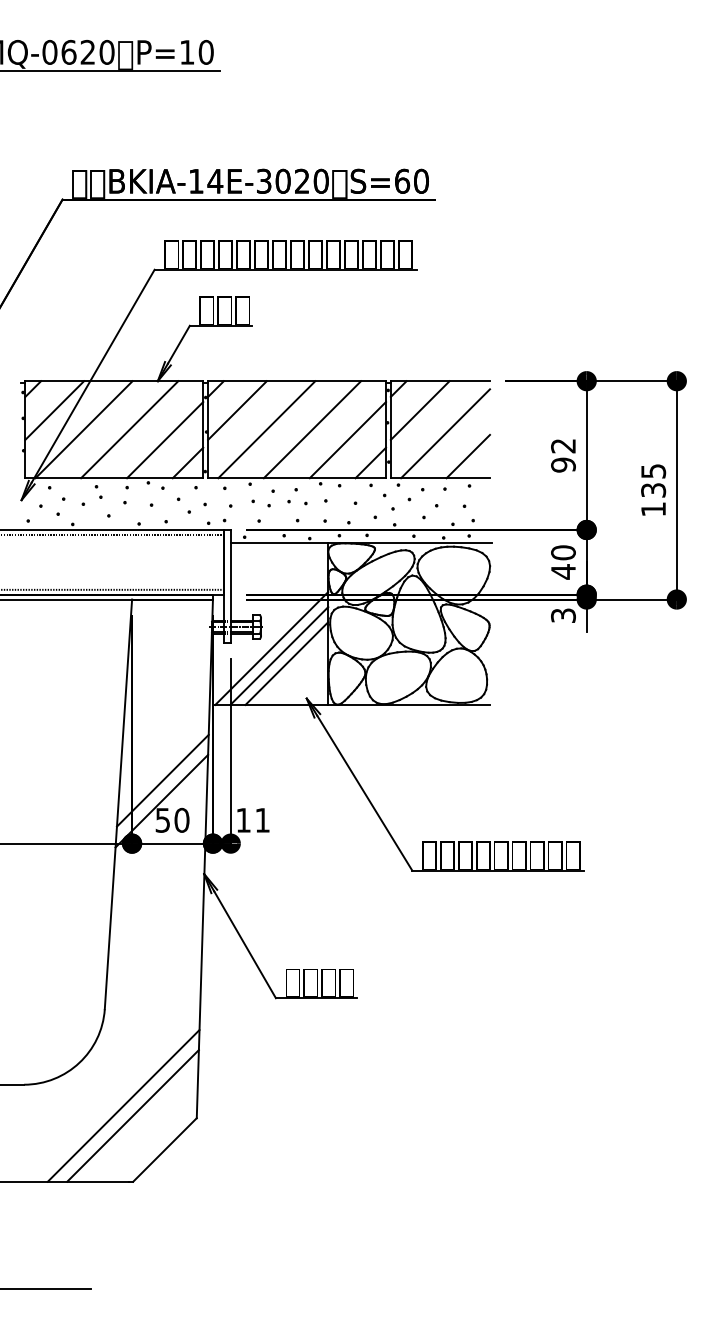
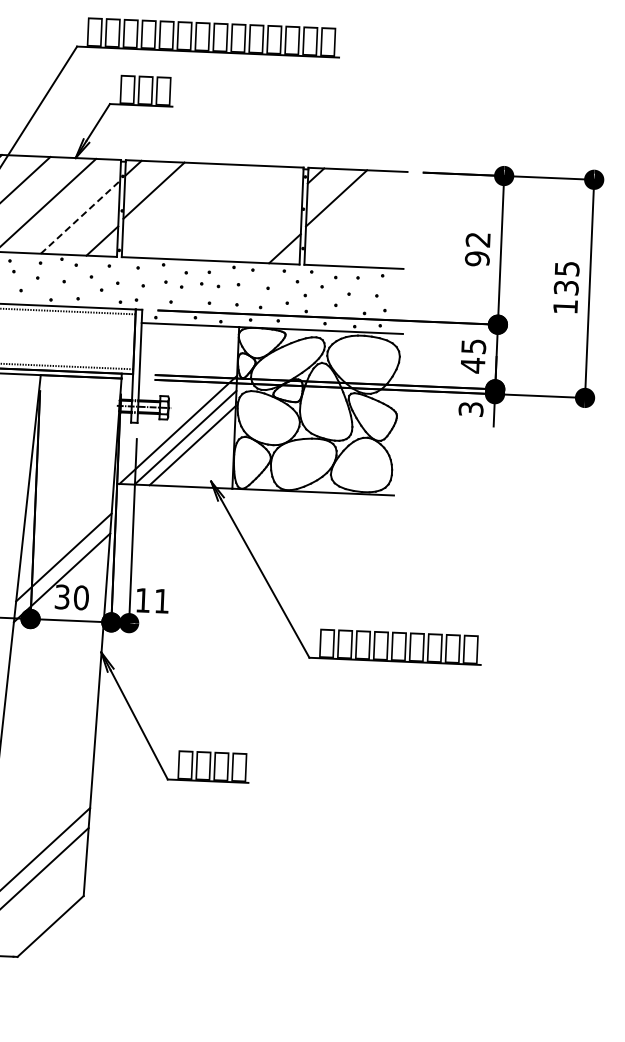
line: (266, 429) -> (182, 210), removed
line: (312, 429) -> (228, 212), removed
line: (445, 433) -> (360, 222), removed
line: (165, 440) -> (80, 217), solid -> dashed
line: (347, 440) -> (262, 225), removed
line: (468, 456) -> (382, 246), removed
text: (563, 552) -> (473, 346), 40 -> 45
text: (163, 819) -> (62, 596), 50 -> 30

